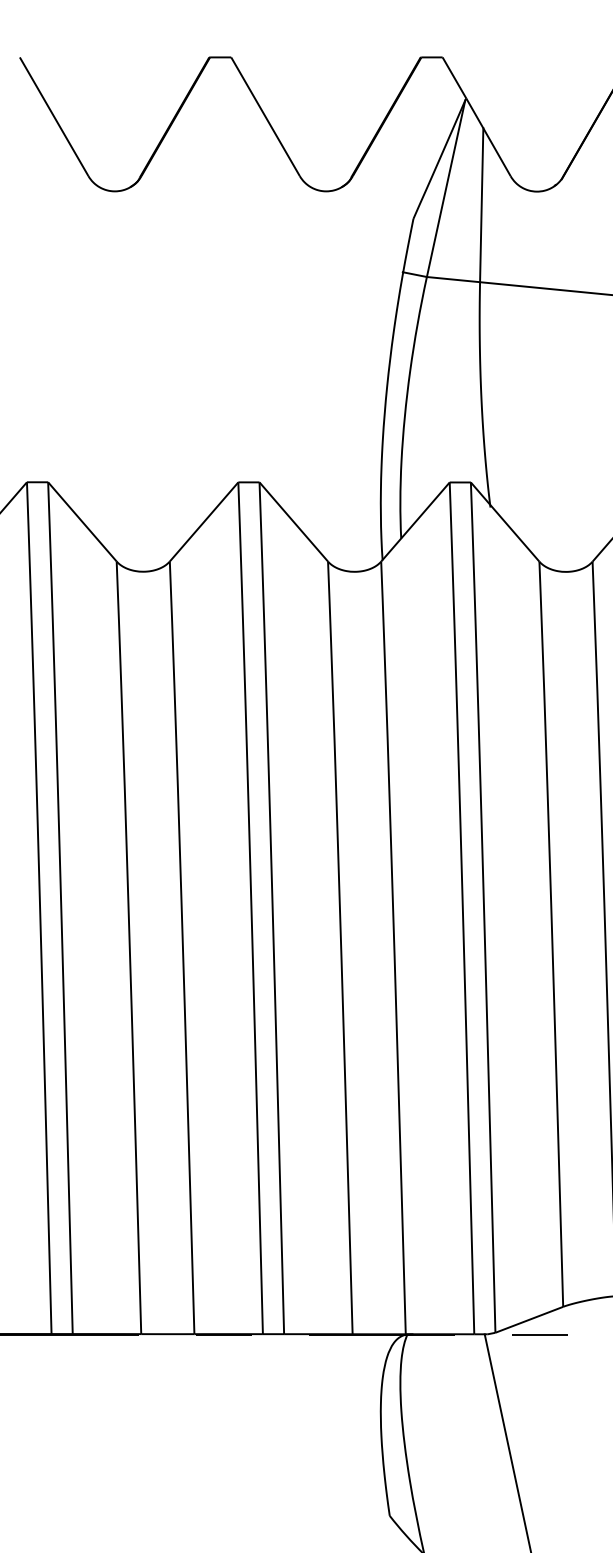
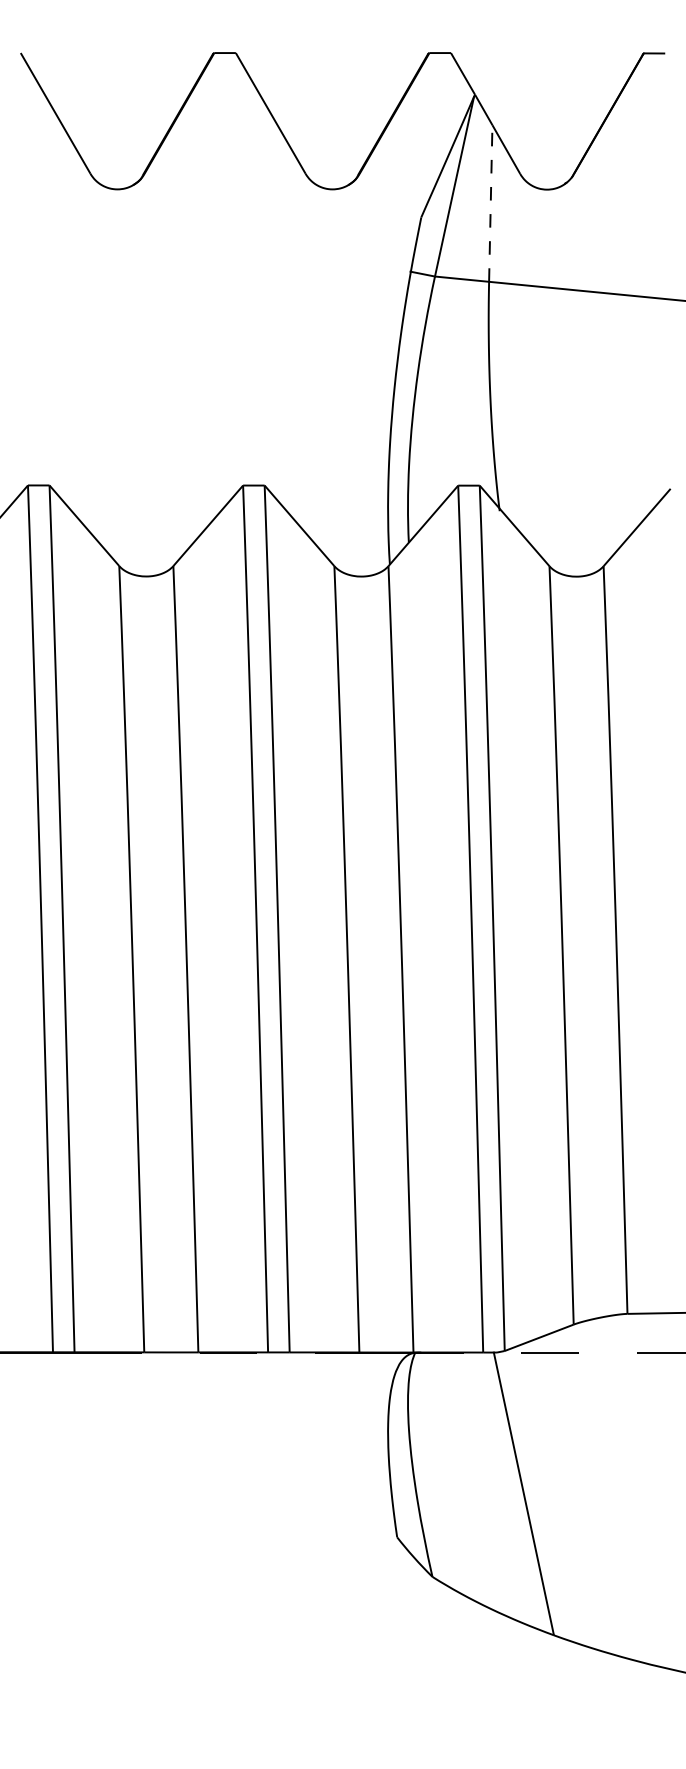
line: (481, 205) -> (490, 203), solid -> dashed

